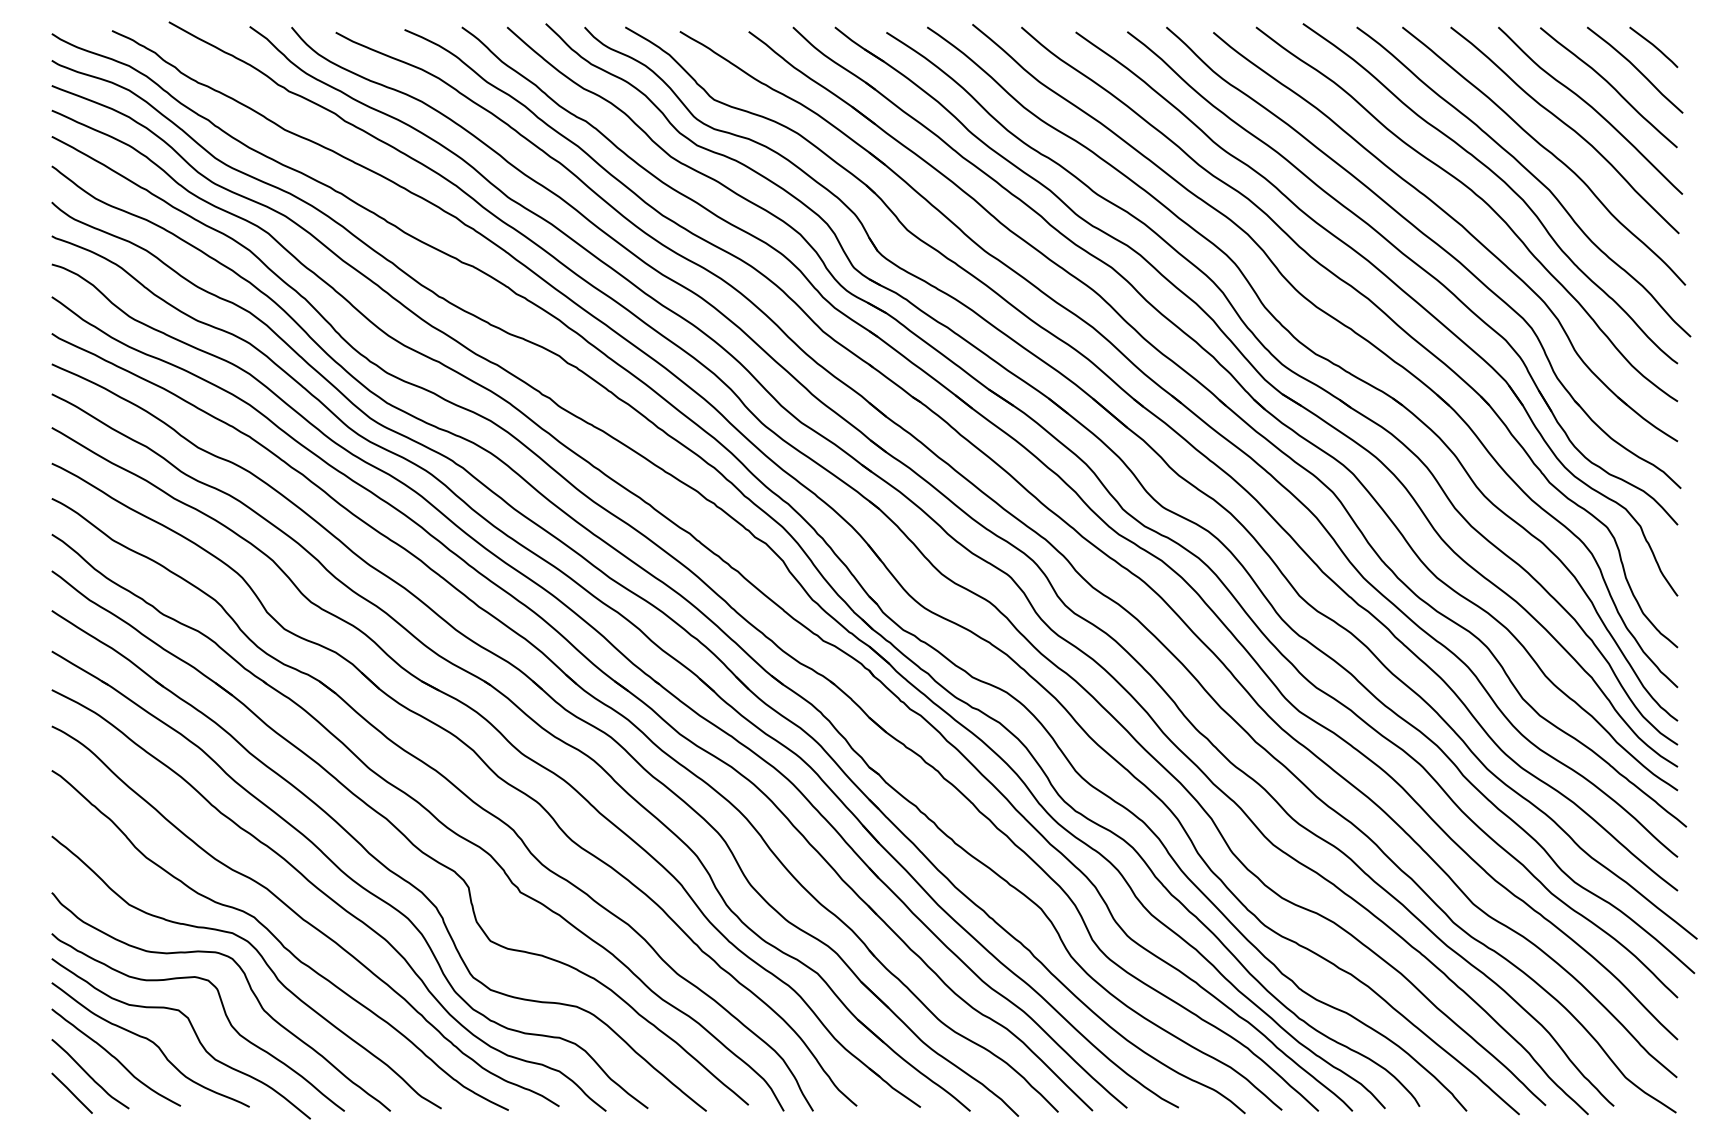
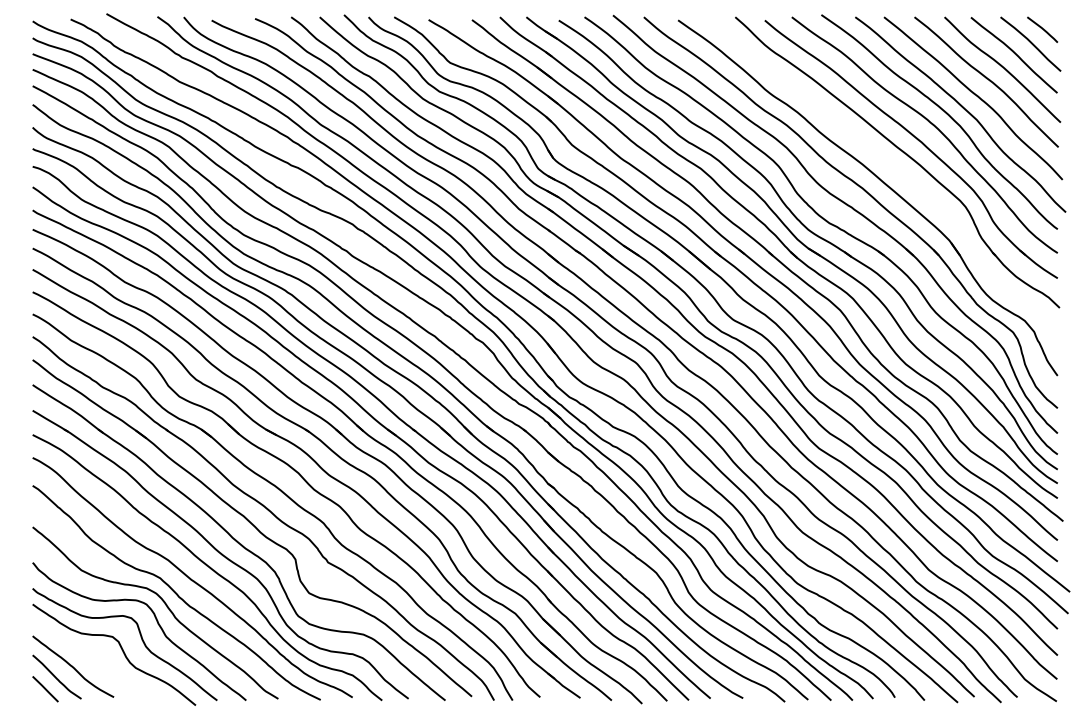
part: (1415, 265) -> (892, 167), removed
curve: (151, 1043) -> (95, 657), removed

